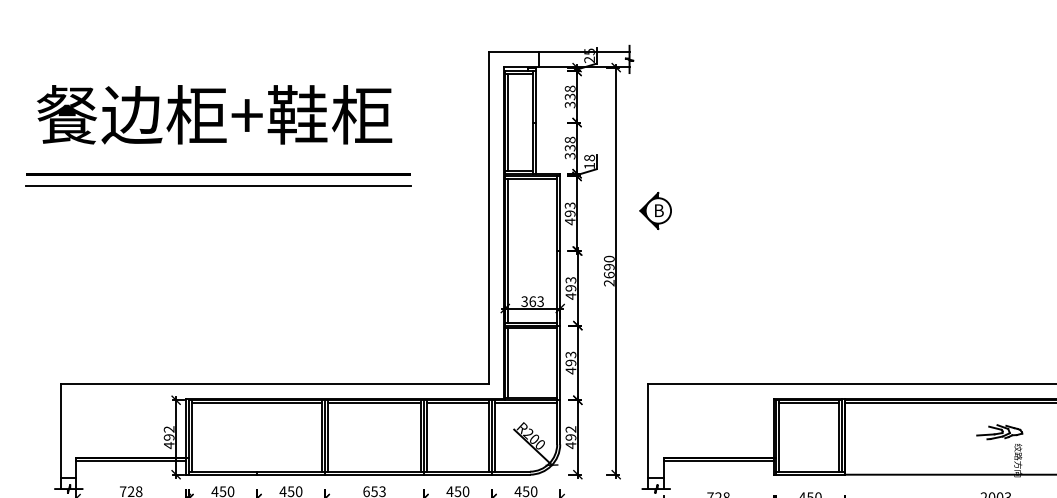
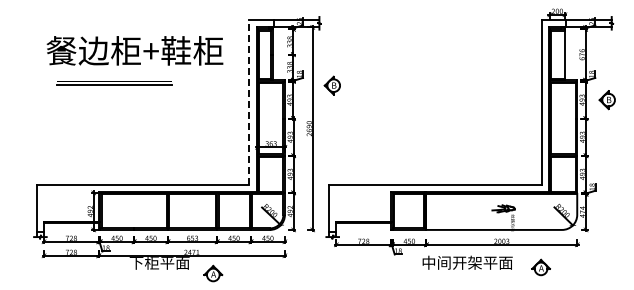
text: (213, 114) -> (134, 50), moved
part: (217, 180) -> (114, 83), size x0.6
part: (653, 210) -> (331, 85), moved
line: (489, 216) -> (249, 101), solid -> dashed

